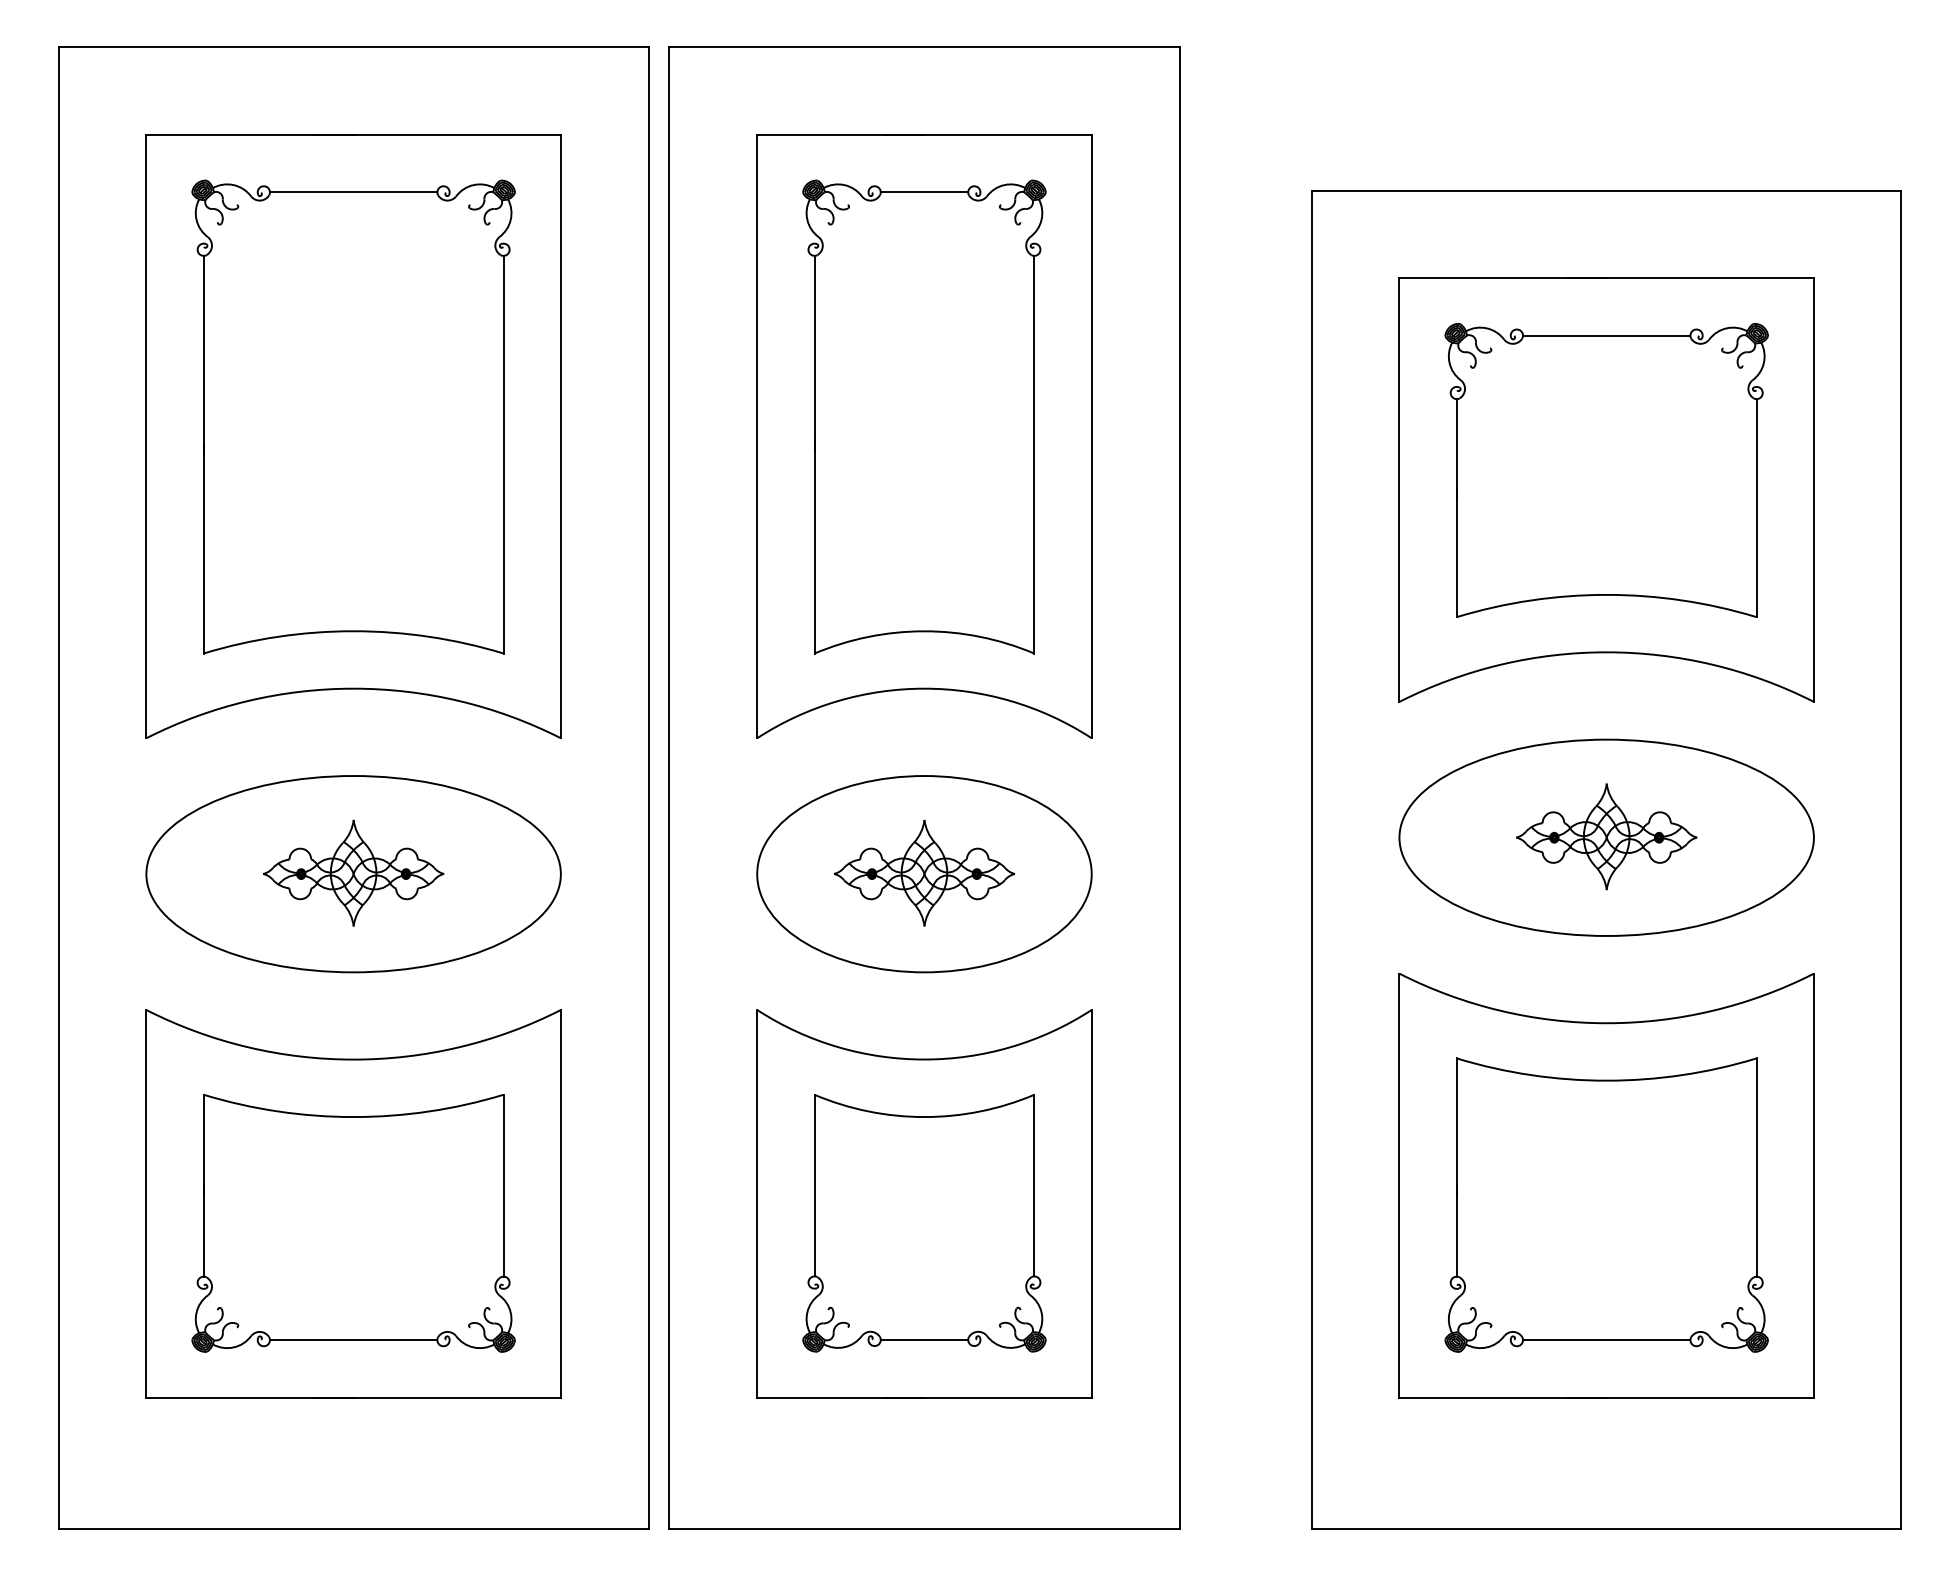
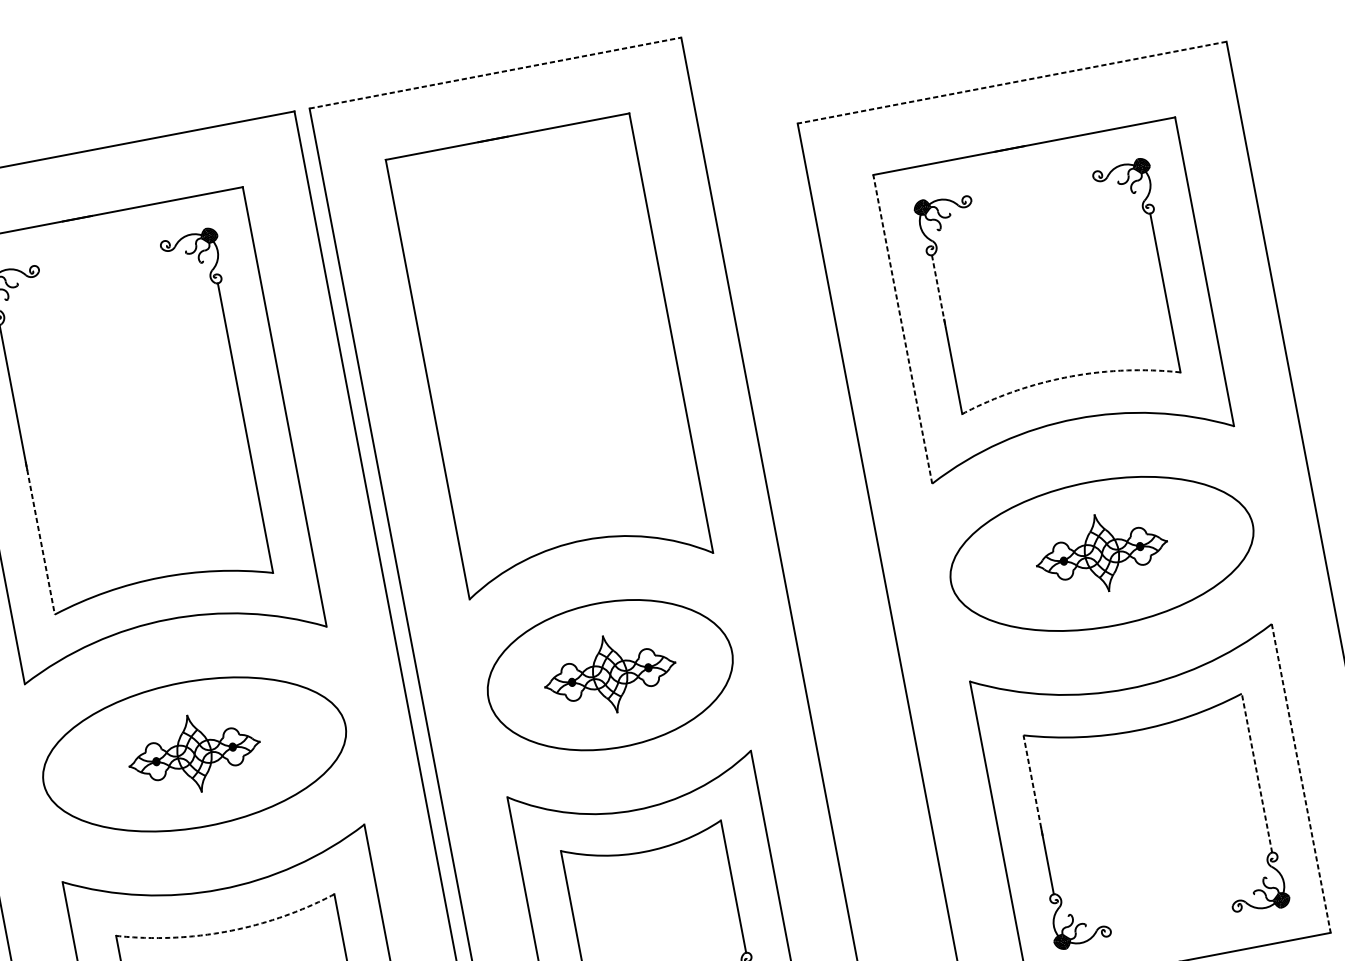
line: (924, 47) -> (495, 73), solid -> dashed
line: (1606, 190) -> (1011, 82), solid -> dashed
line: (353, 192) -> (99, 258), removed
line: (1606, 335) -> (1032, 188), removed
part: (924, 416) -> (546, 341), removed
line: (1456, 448) -> (938, 291), solid -> dashed
line: (1399, 489) -> (902, 329), solid -> dashed
line: (203, 548) -> (40, 538), solid -> dashed
arc: (1606, 594) -> (1068, 376), solid -> dashed
arc: (353, 1117) -> (228, 931), solid -> dashed
line: (1456, 1126) -> (1032, 784), solid -> dashed
line: (1756, 1167) -> (1256, 773), solid -> dashed
line: (1813, 1186) -> (1301, 779), solid -> dashed
line: (1606, 1340) -> (1171, 919), removed

